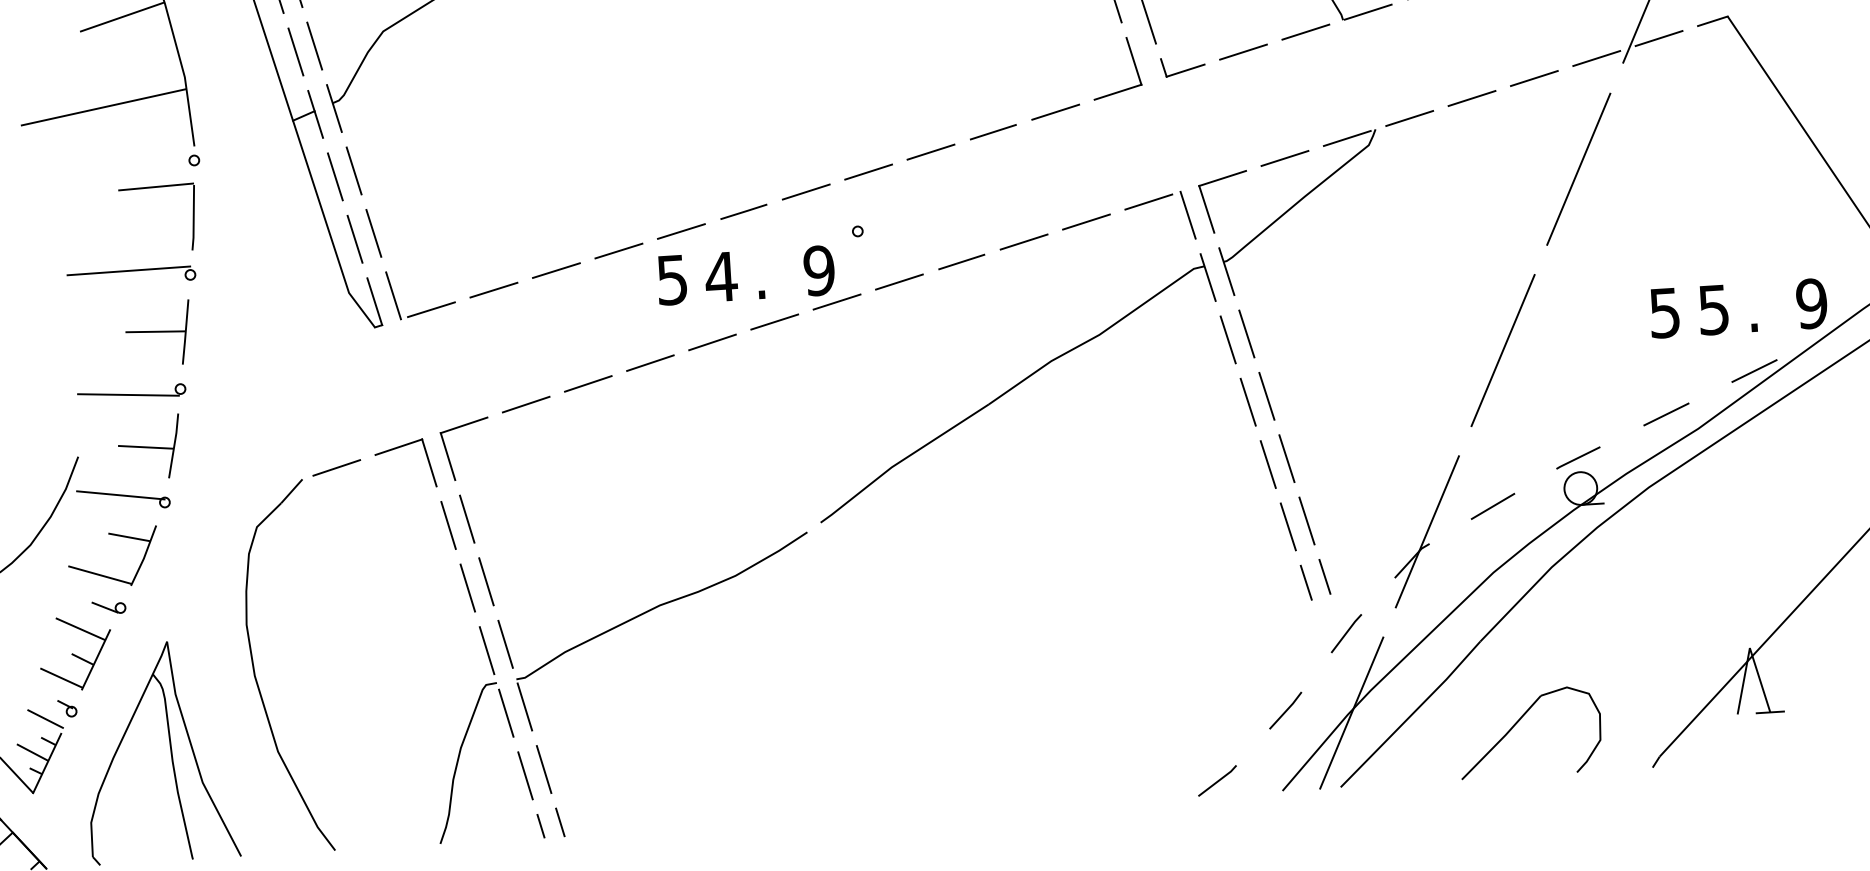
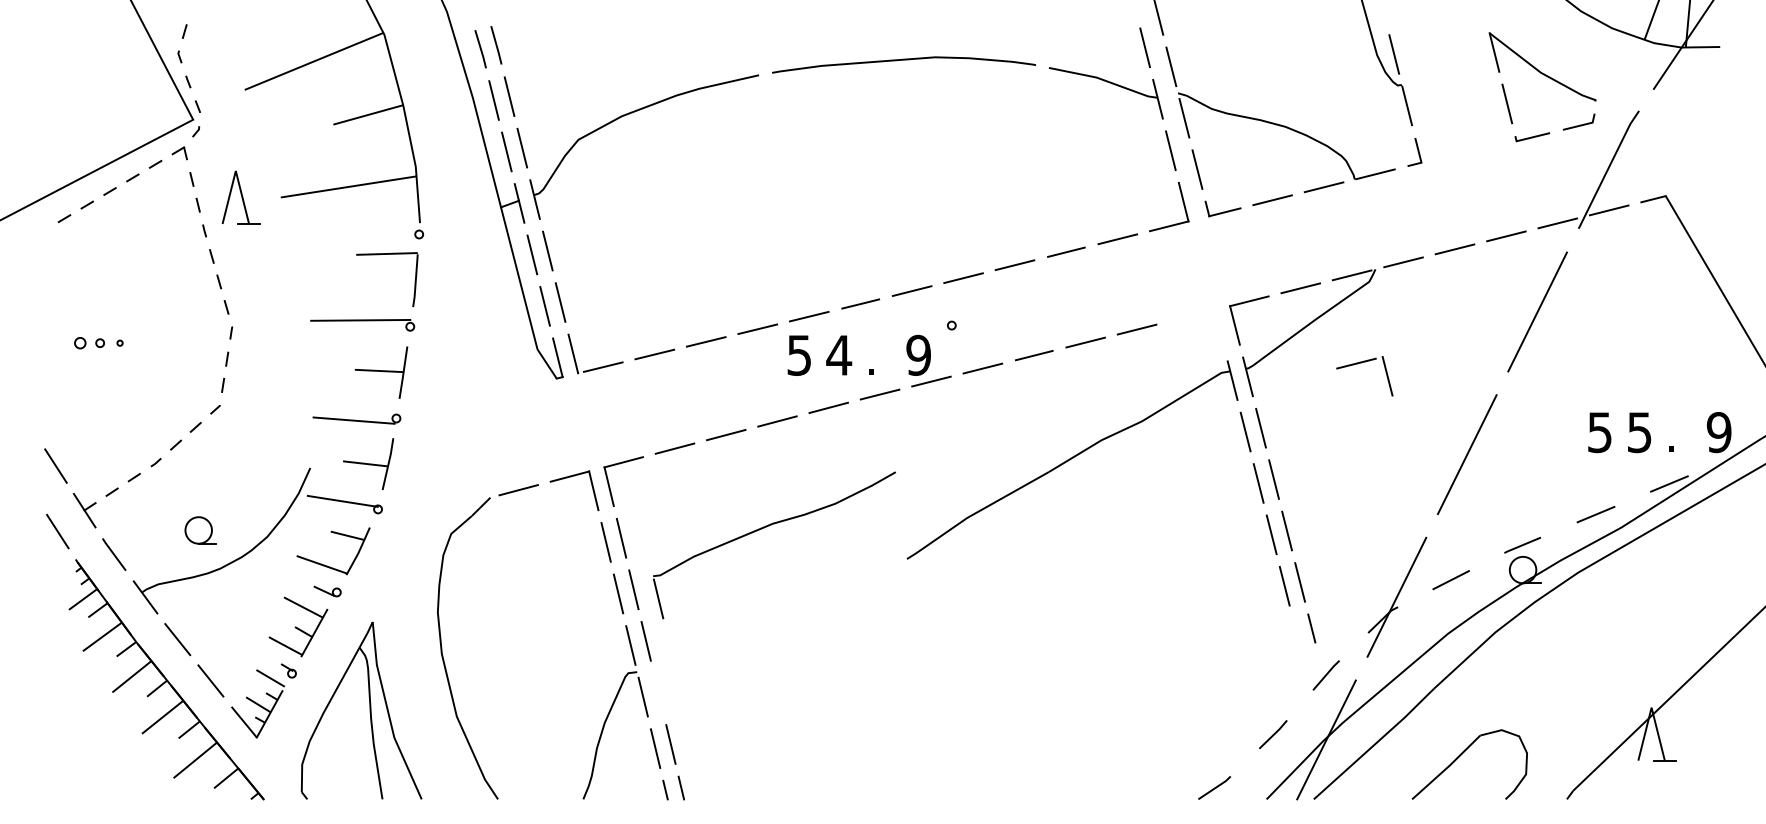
part: (1154, 201) -> (1361, 363), moved
line: (1305, 583) -> (1295, 632), removed
part: (655, 609) -> (769, 526), moved

